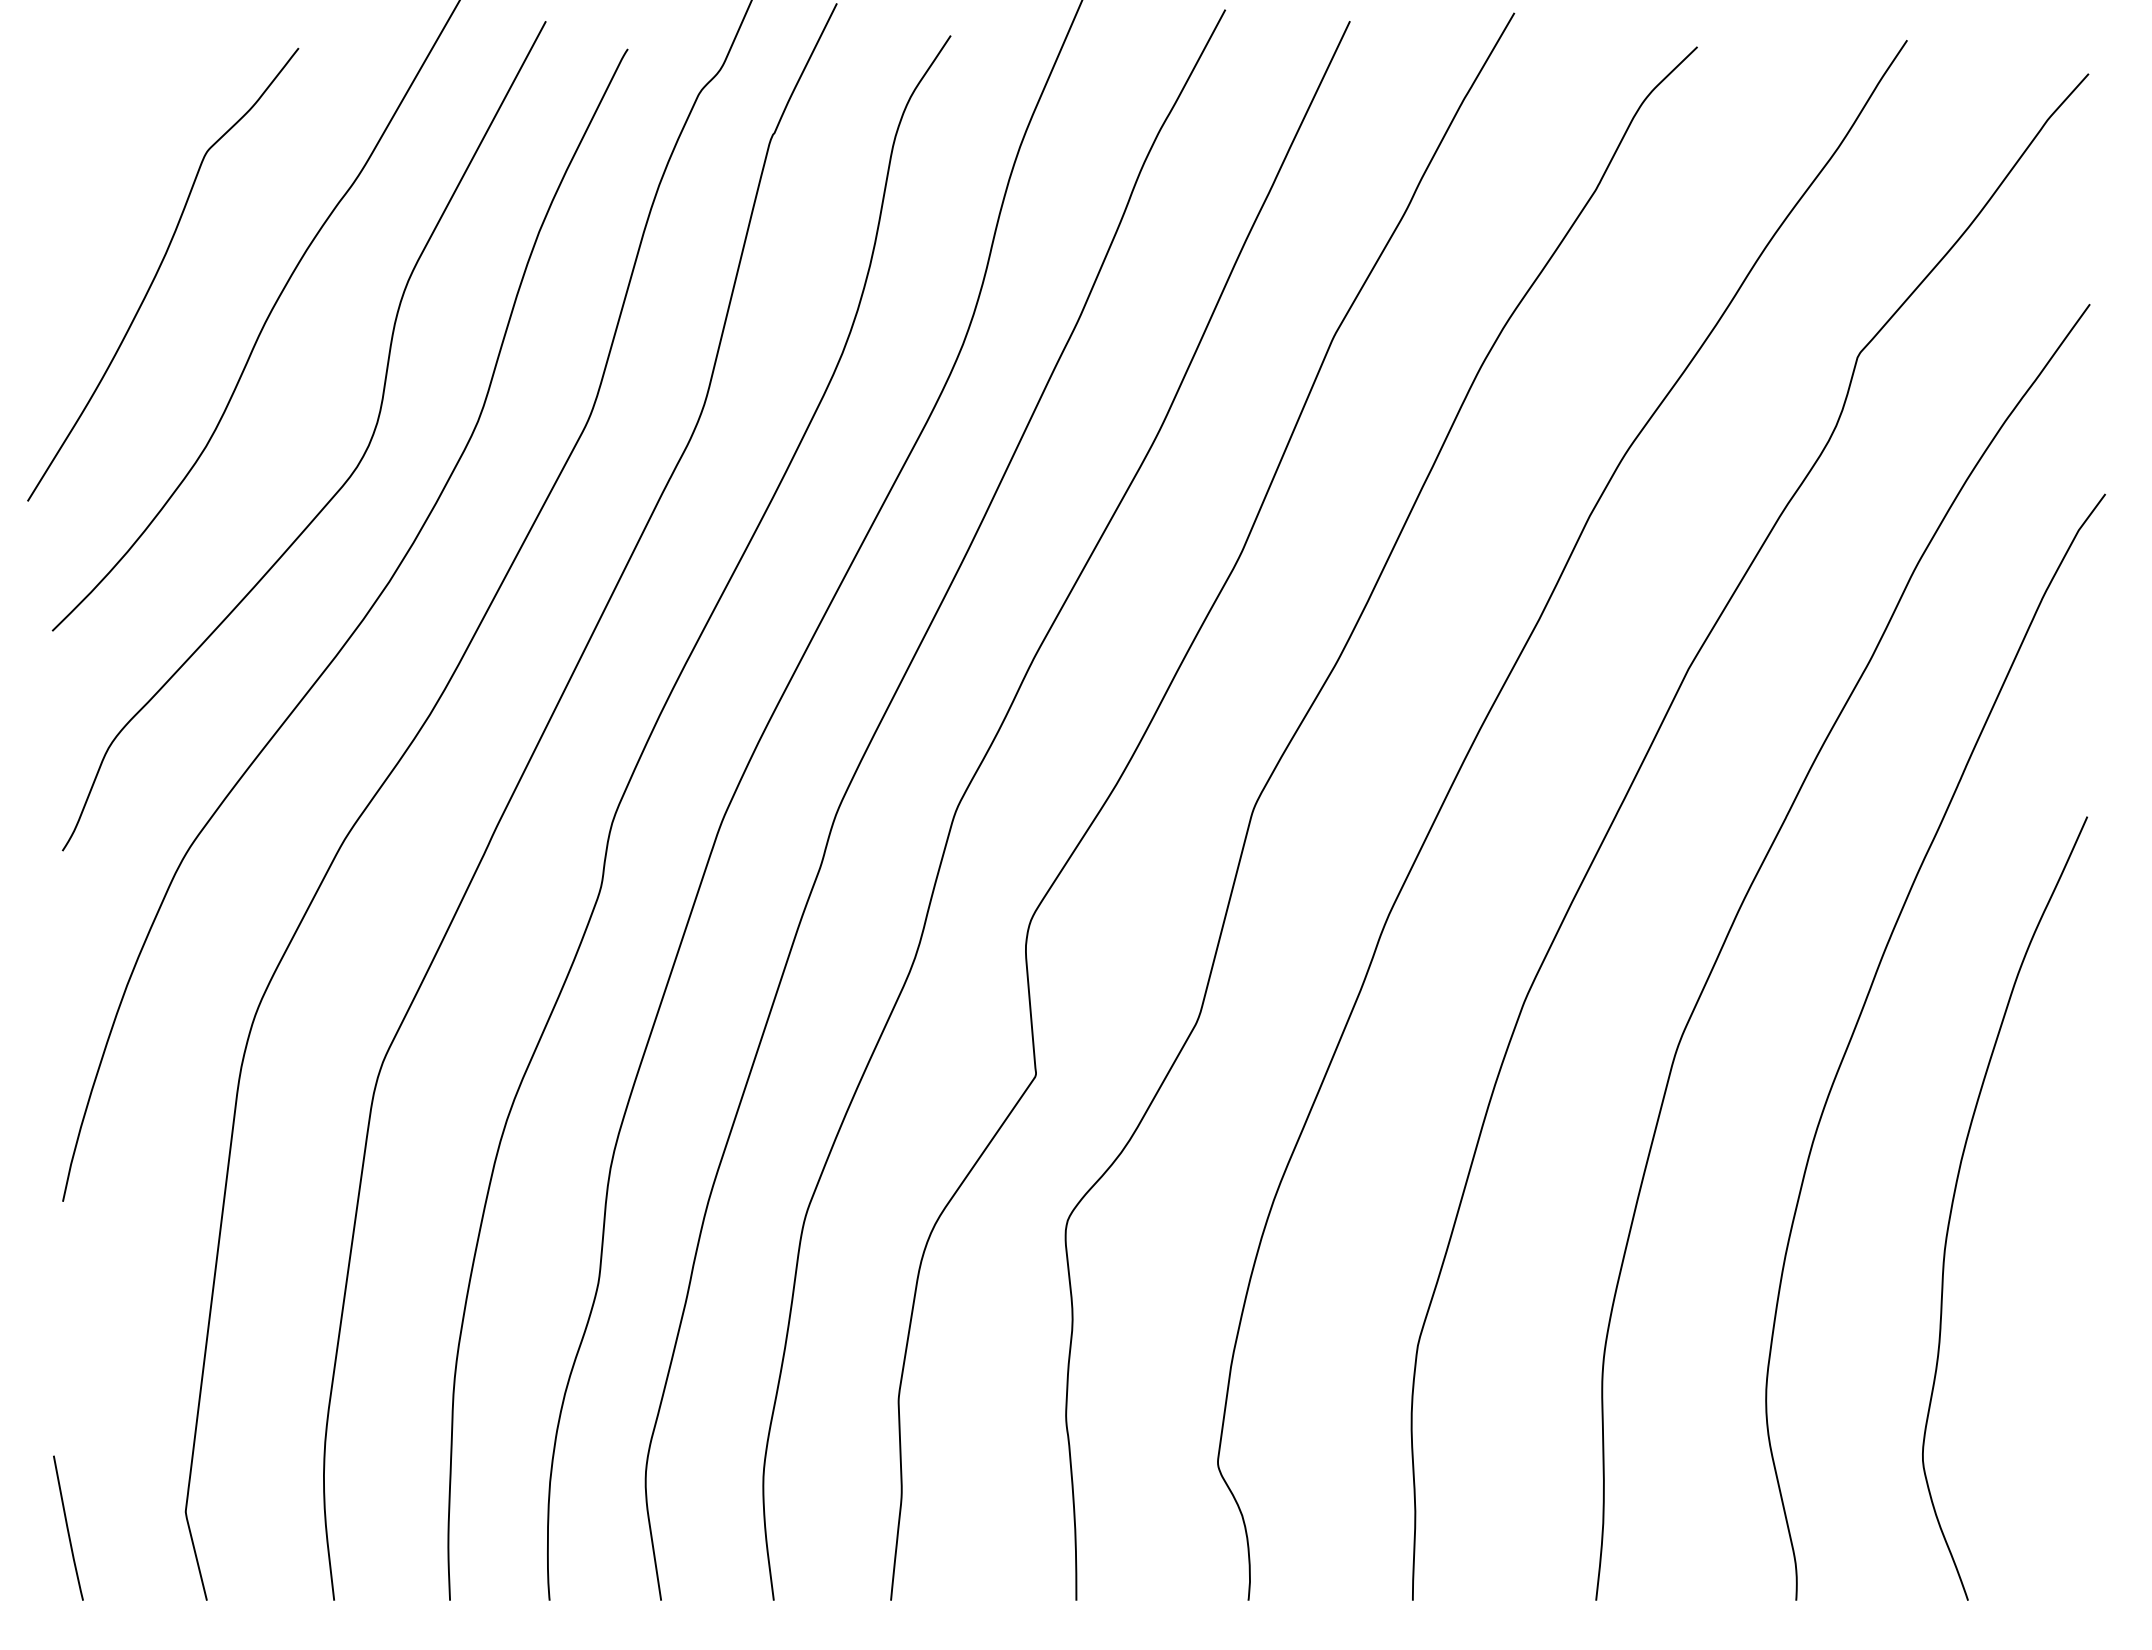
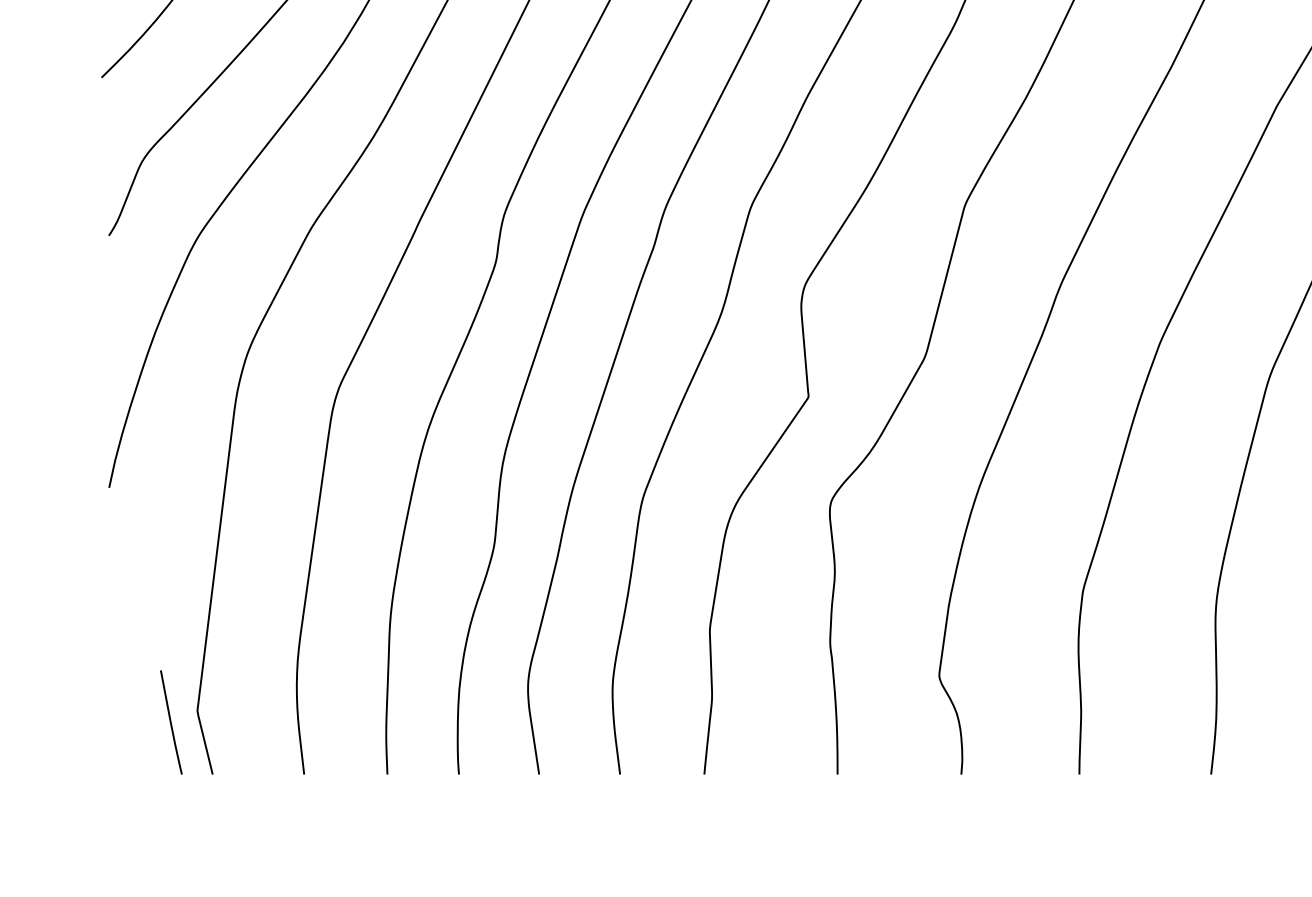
line: (68, 1527) -> (171, 721), moved

